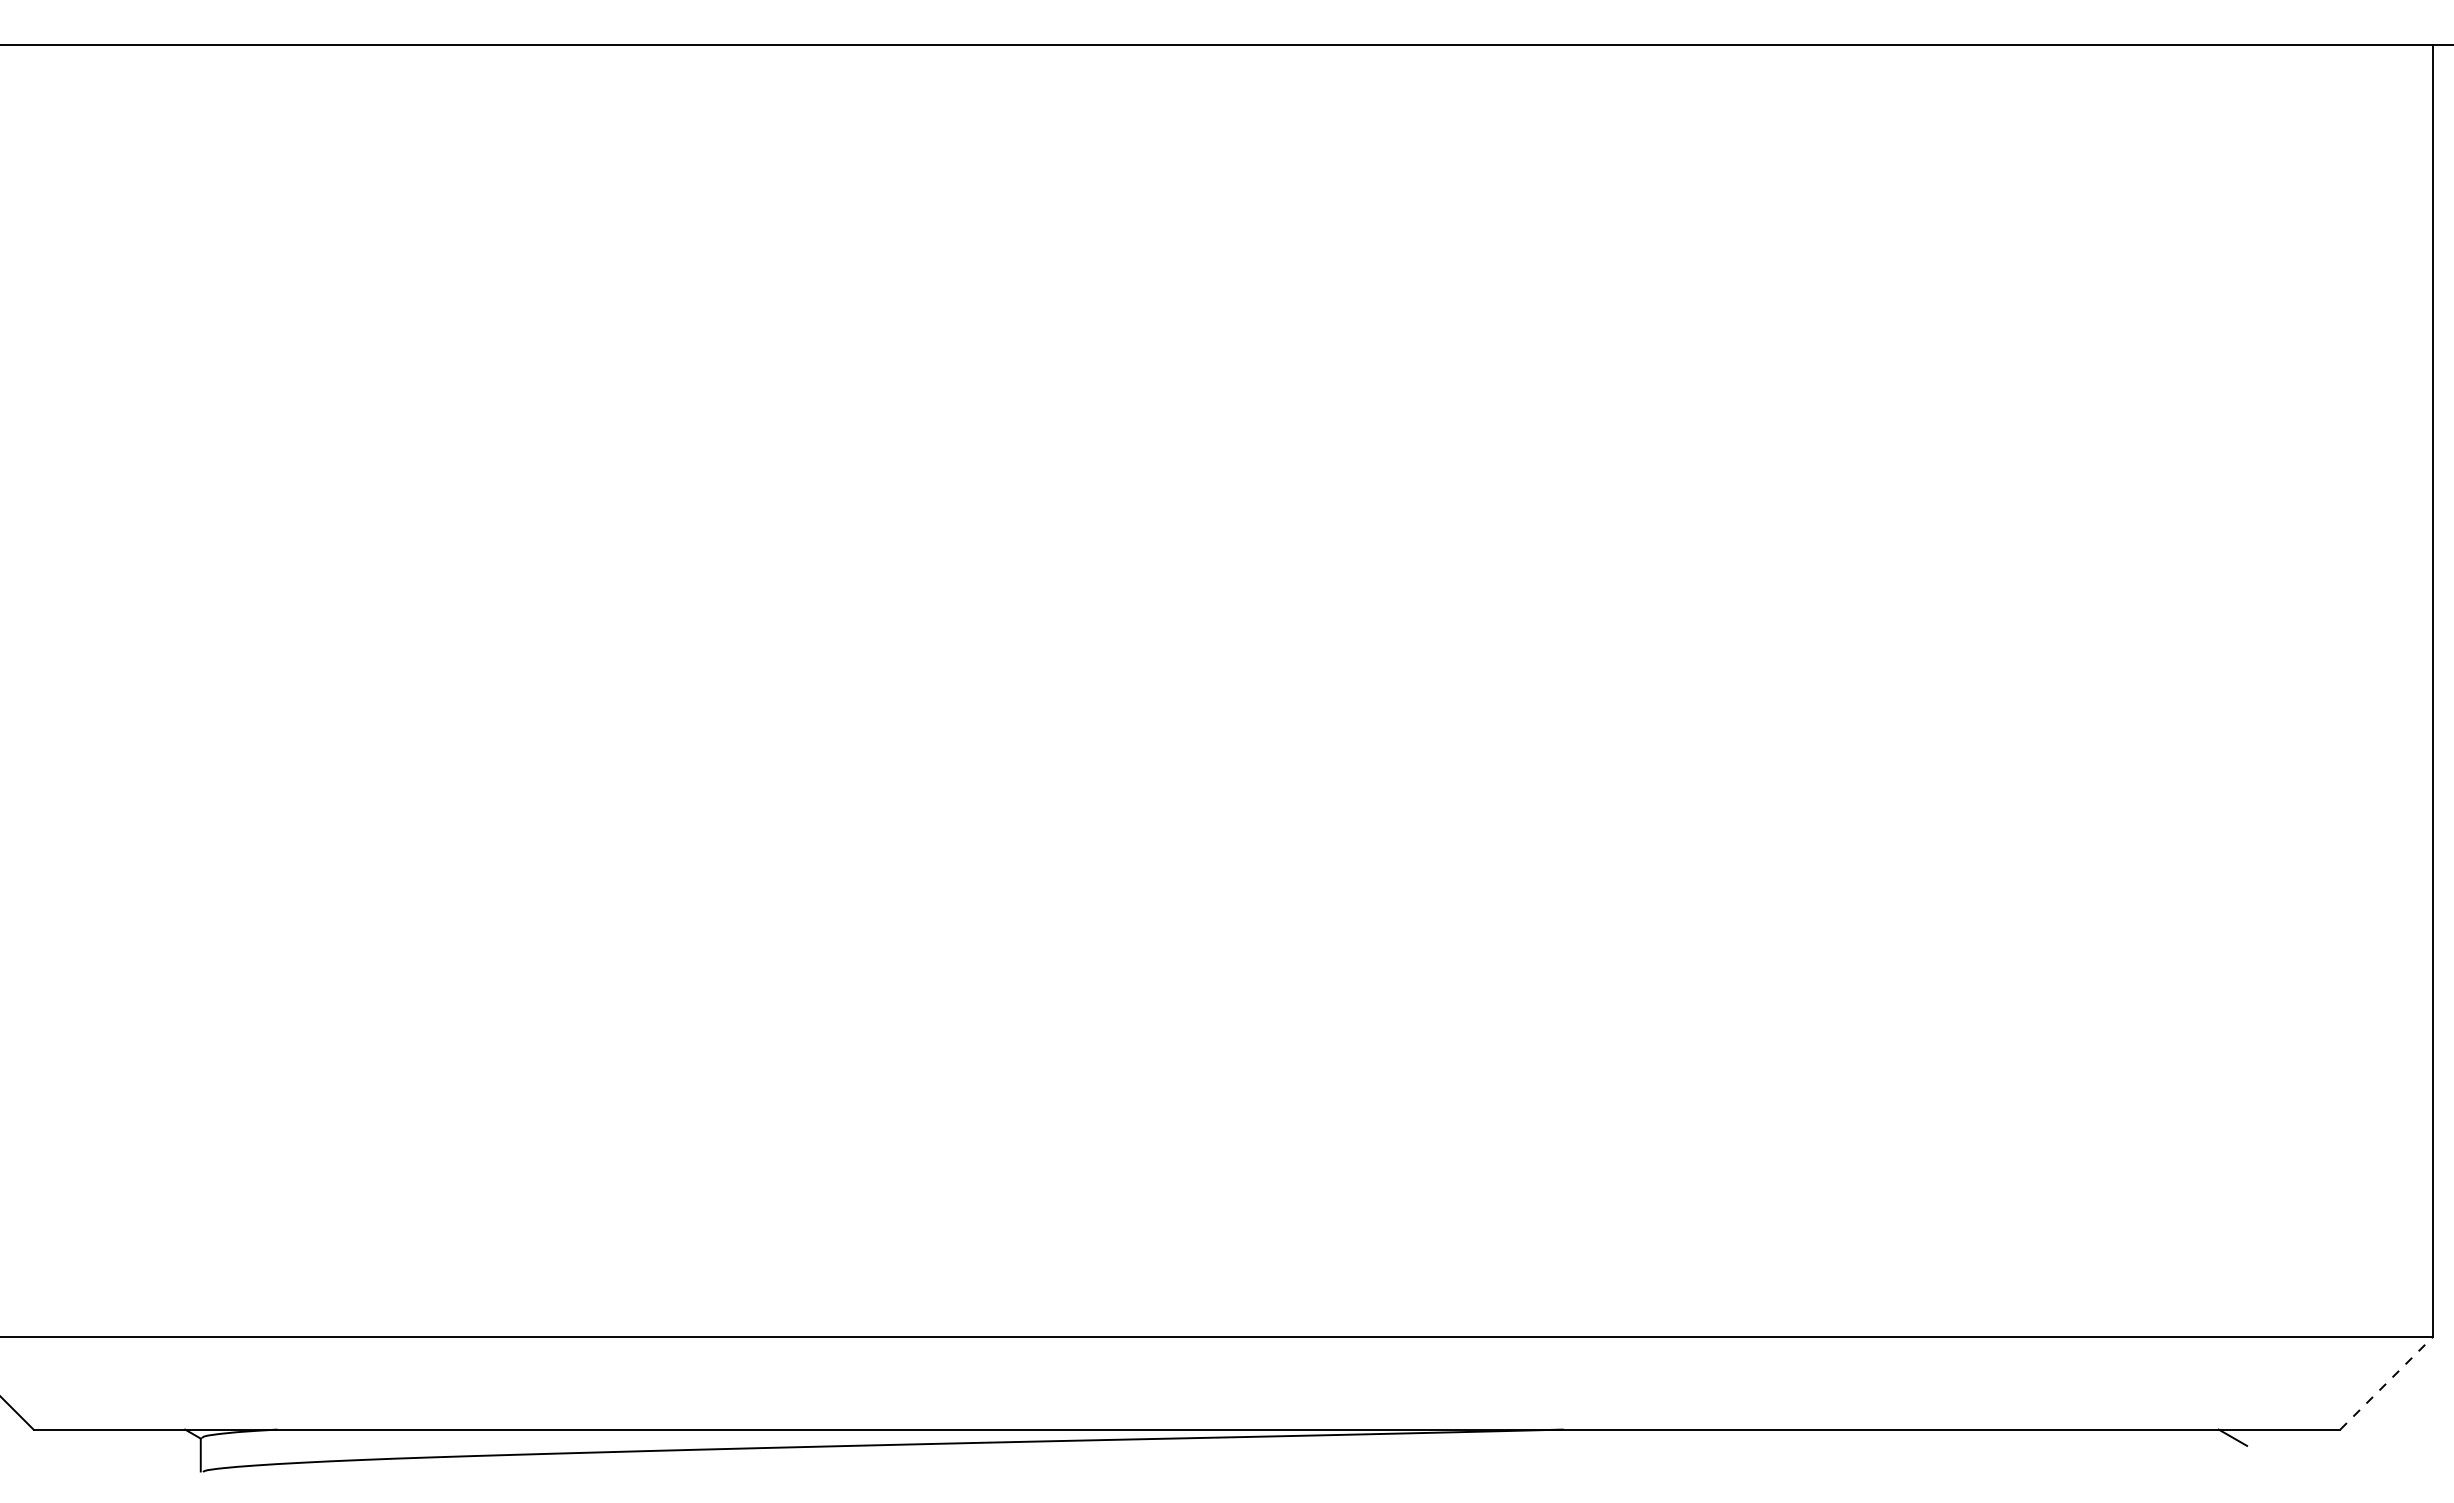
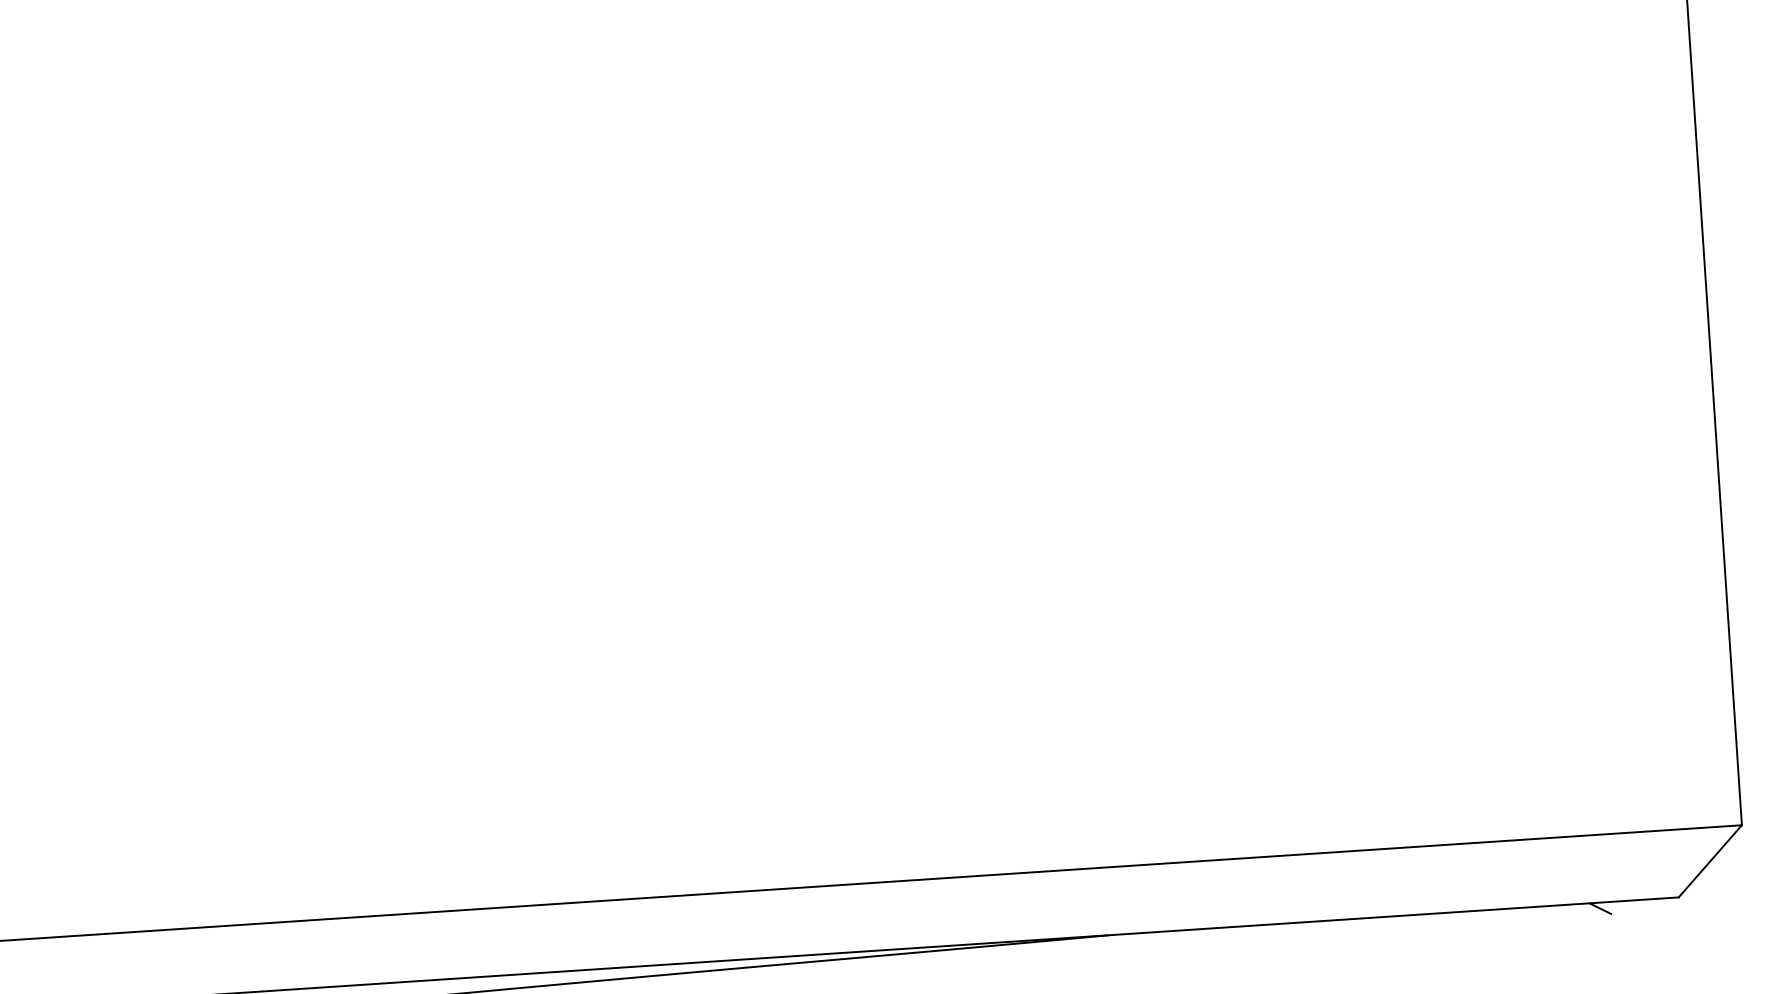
line: (2386, 1383) -> (1710, 861), dashed -> solid

